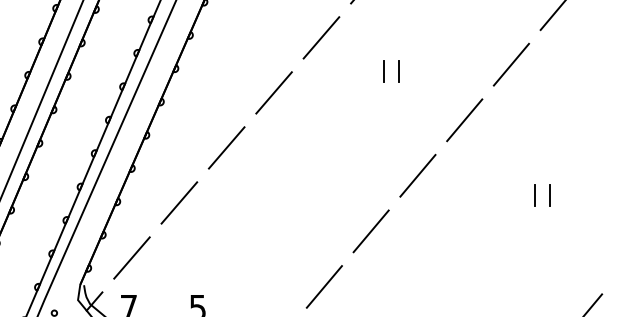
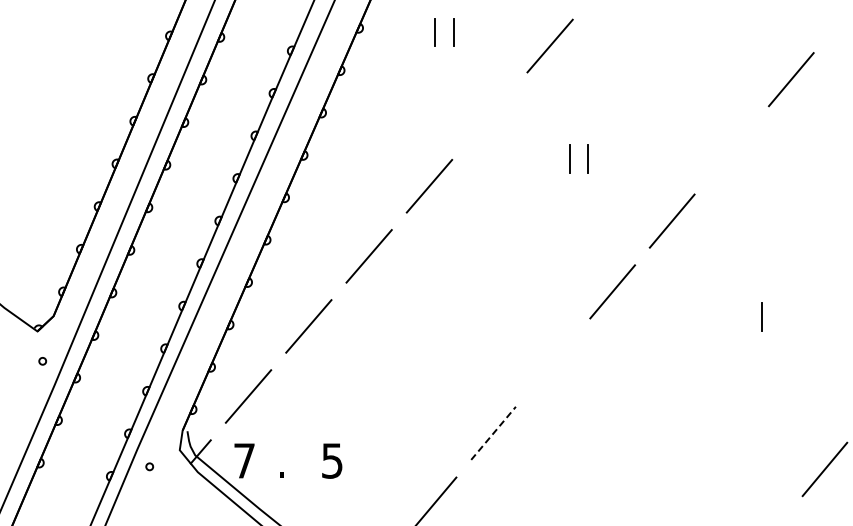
line: (321, 37) -> (489, 115), removed
line: (511, 64) -> (731, 149), removed
line: (548, 195) -> (779, 316), removed
line: (370, 231) -> (552, 362), removed
line: (324, 287) -> (493, 433), solid -> dashed

